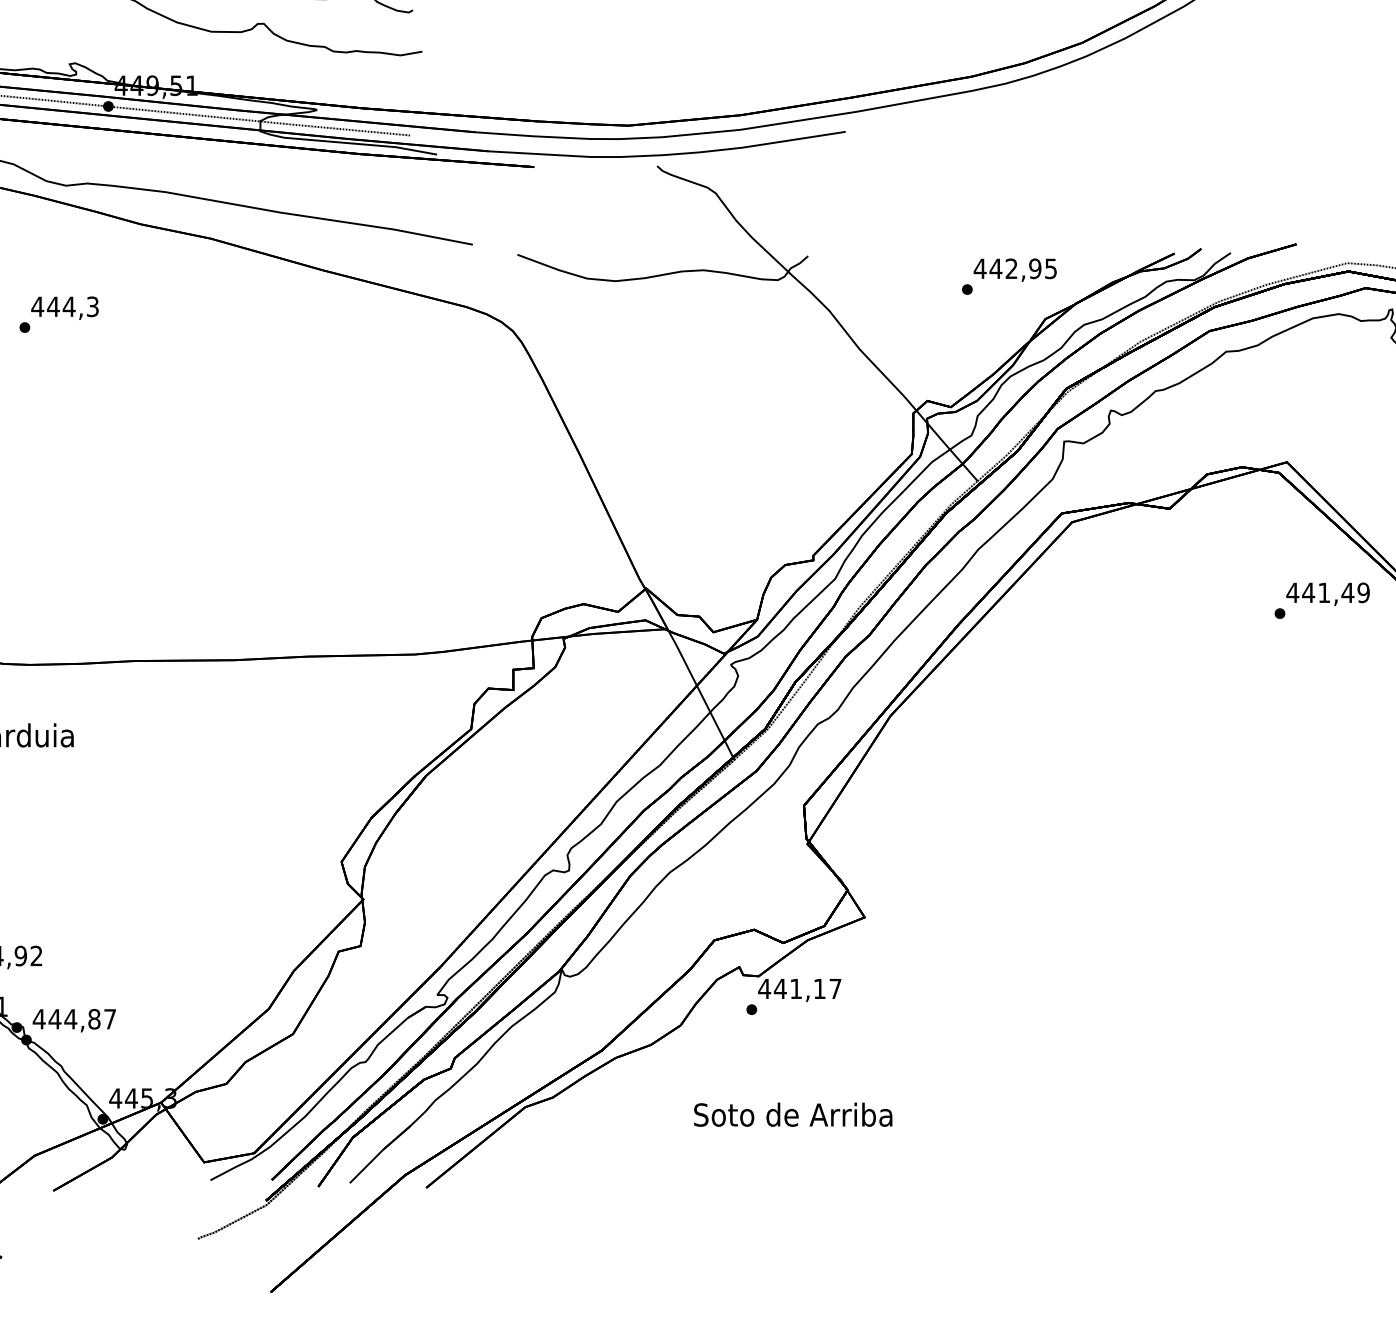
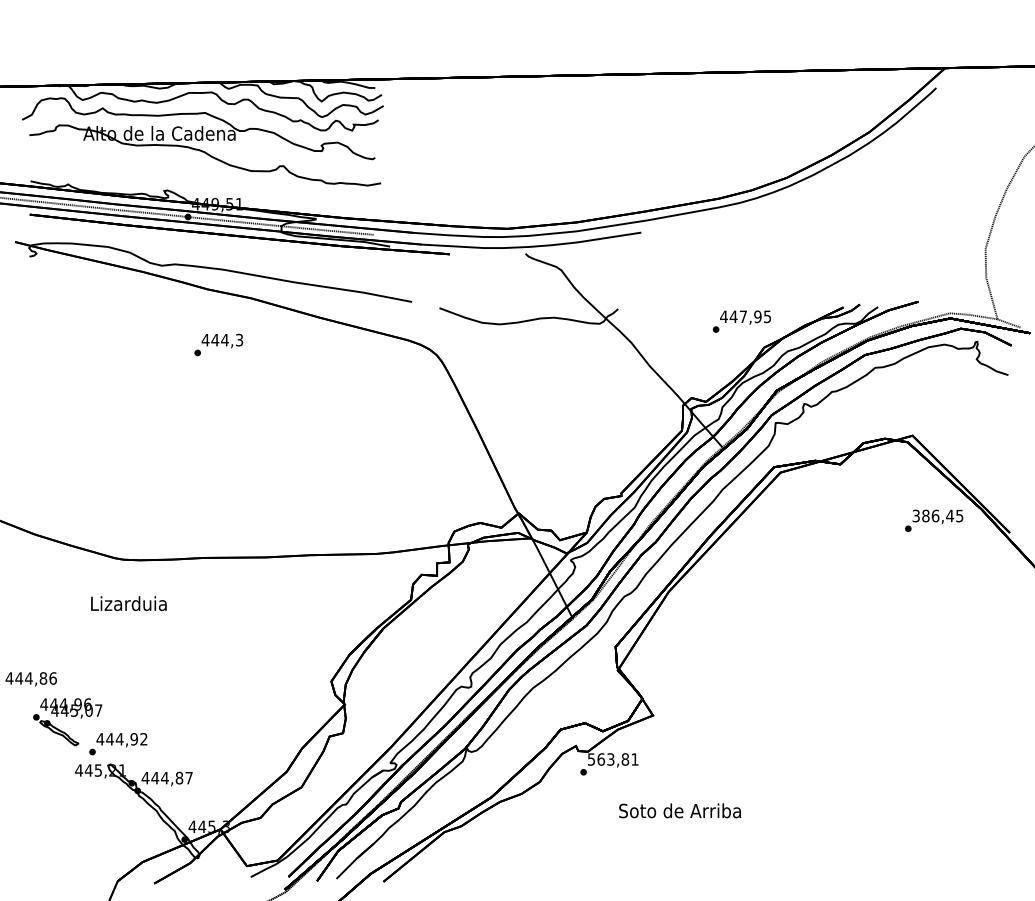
text: (1010, 268) -> (742, 316), 442,95 -> 447,95
text: (58, 313) -> (218, 344), moved
text: (1327, 592) -> (937, 515), 441,49 -> 386,45
text: (798, 988) -> (612, 759), 441,17 -> 563,81
text: (792, 1114) -> (679, 810), moved

